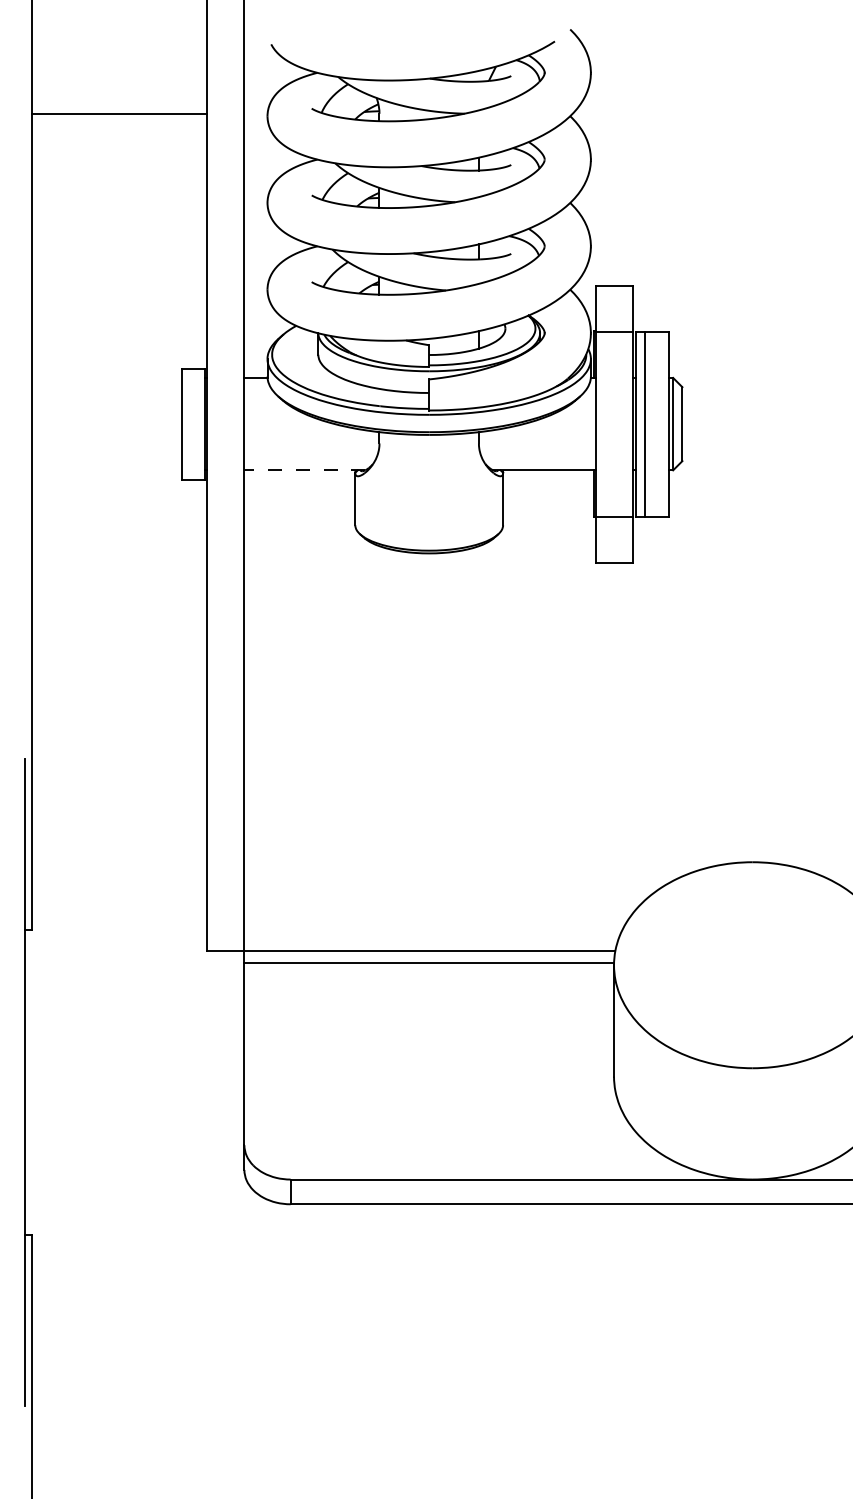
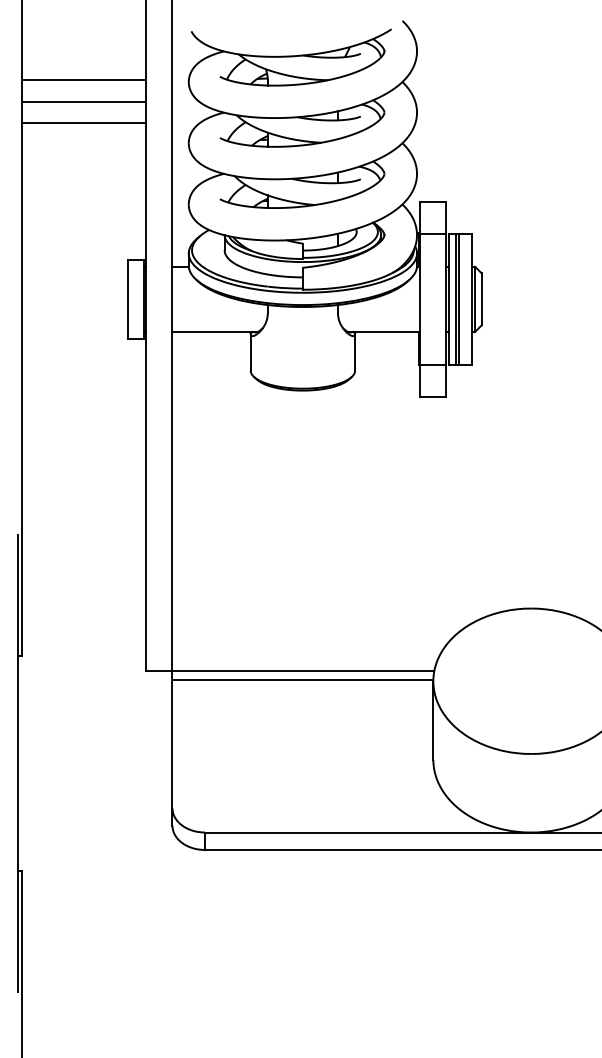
line: (119, 144) -> (84, 101), added
line: (119, 174) -> (84, 123), added
line: (650, 423) -> (459, 298), added
line: (304, 470) -> (214, 332), dashed -> solid

